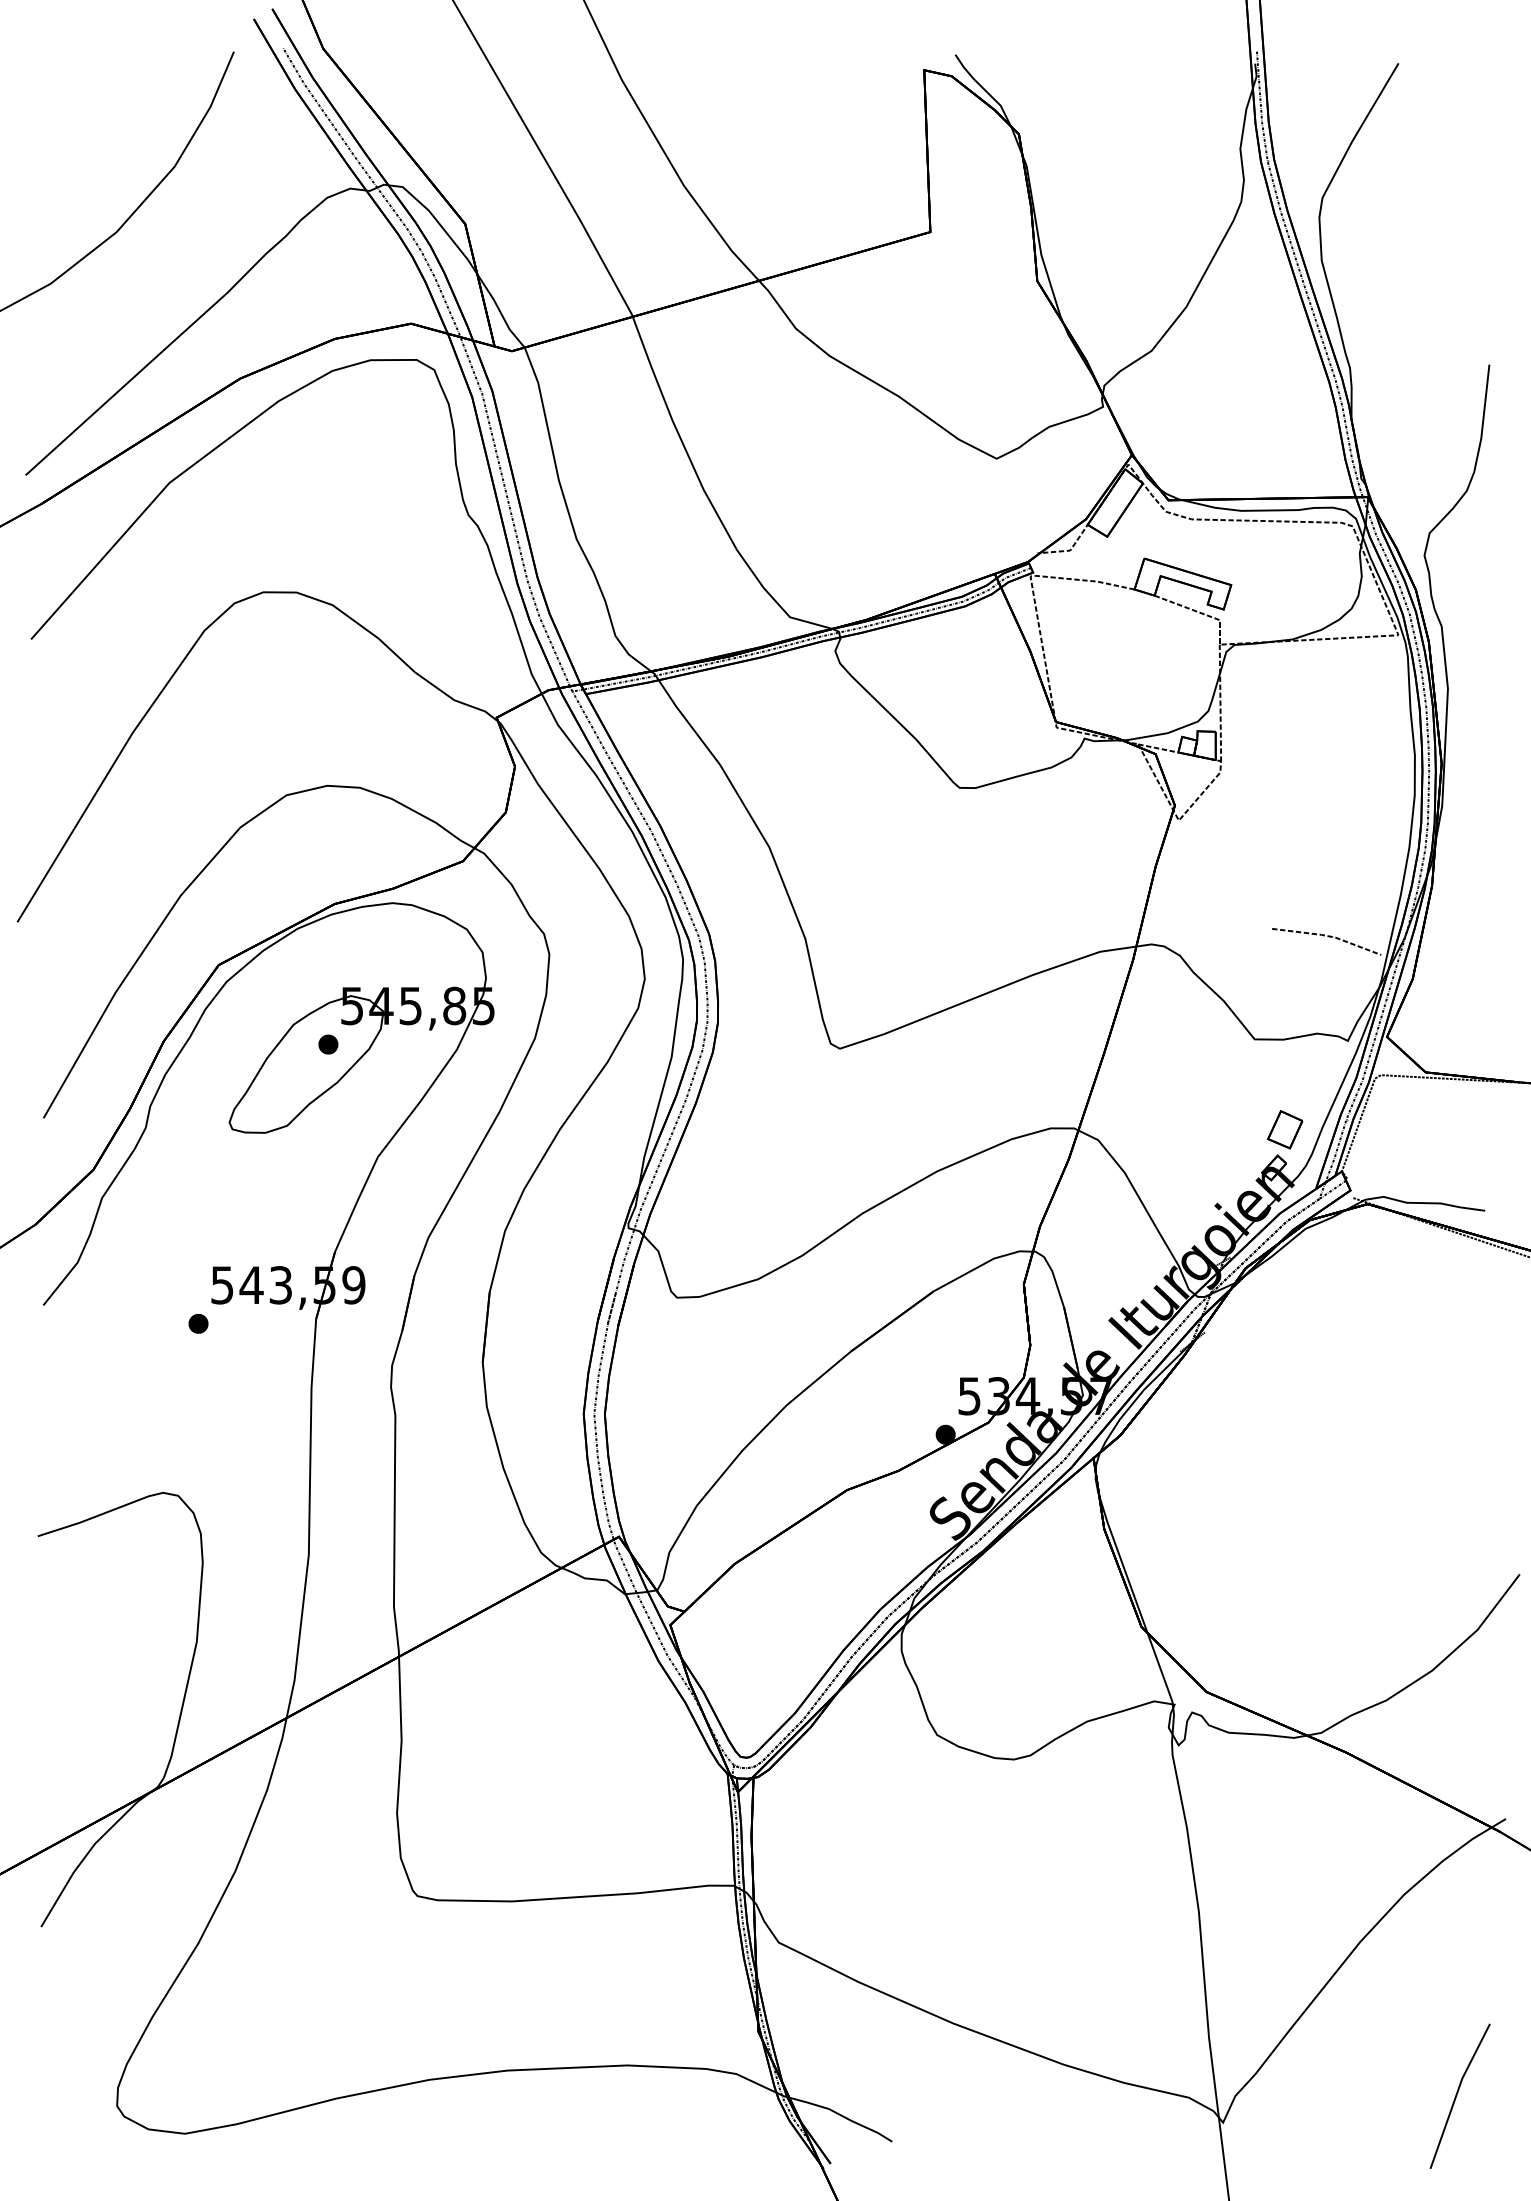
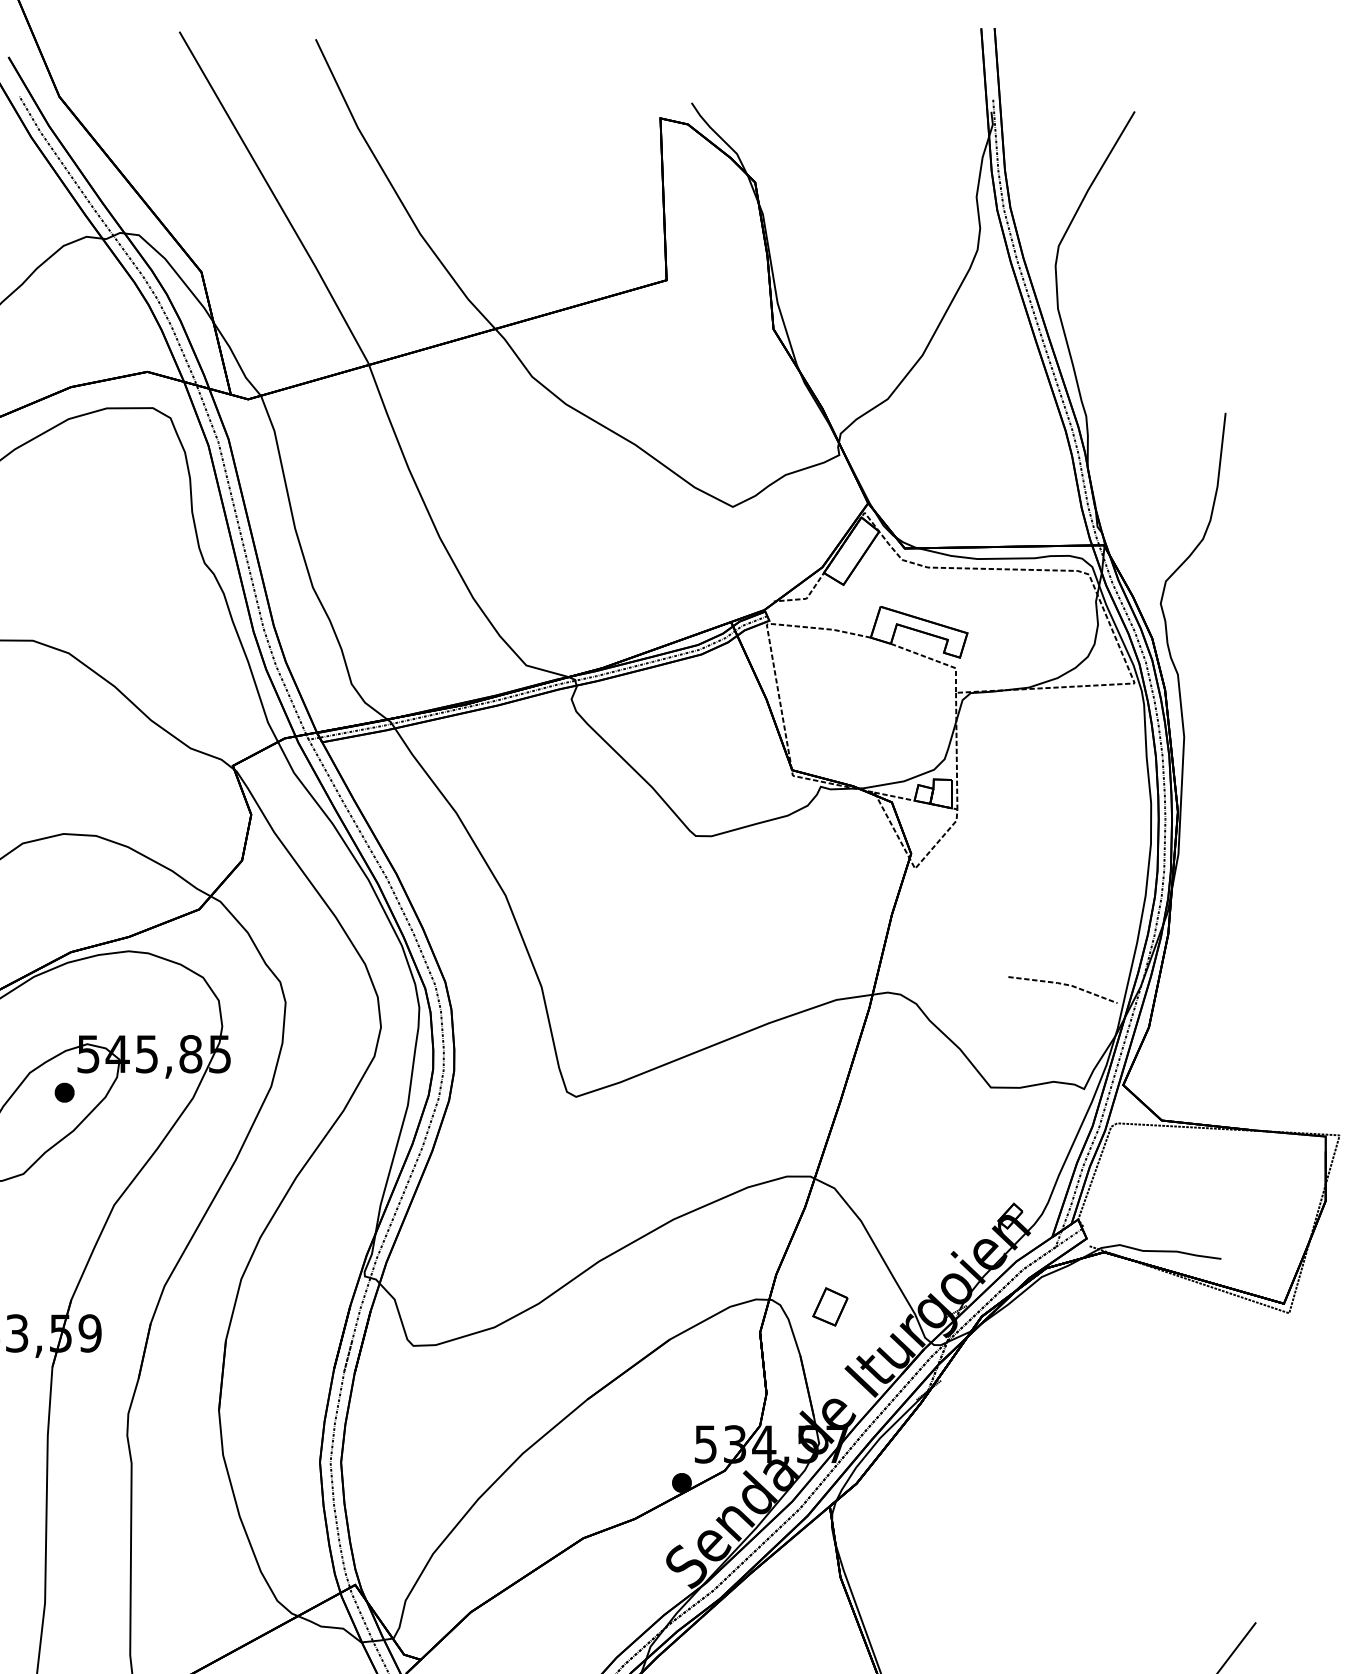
part: (1285, 1129) -> (830, 1306), moved

